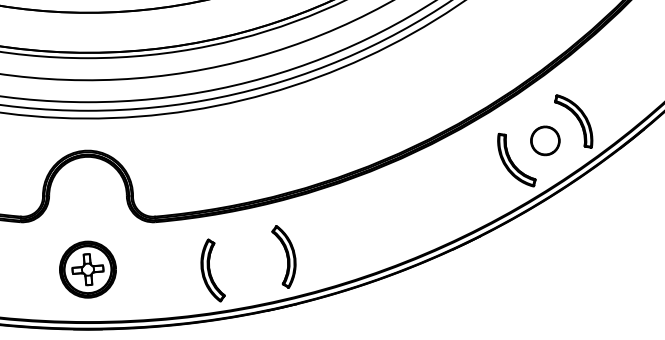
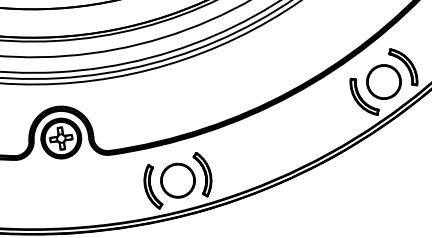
part: (545, 140) -> (384, 81), size x1.67
part: (248, 263) -> (177, 180), added
part: (87, 269) -> (60, 138), moved

